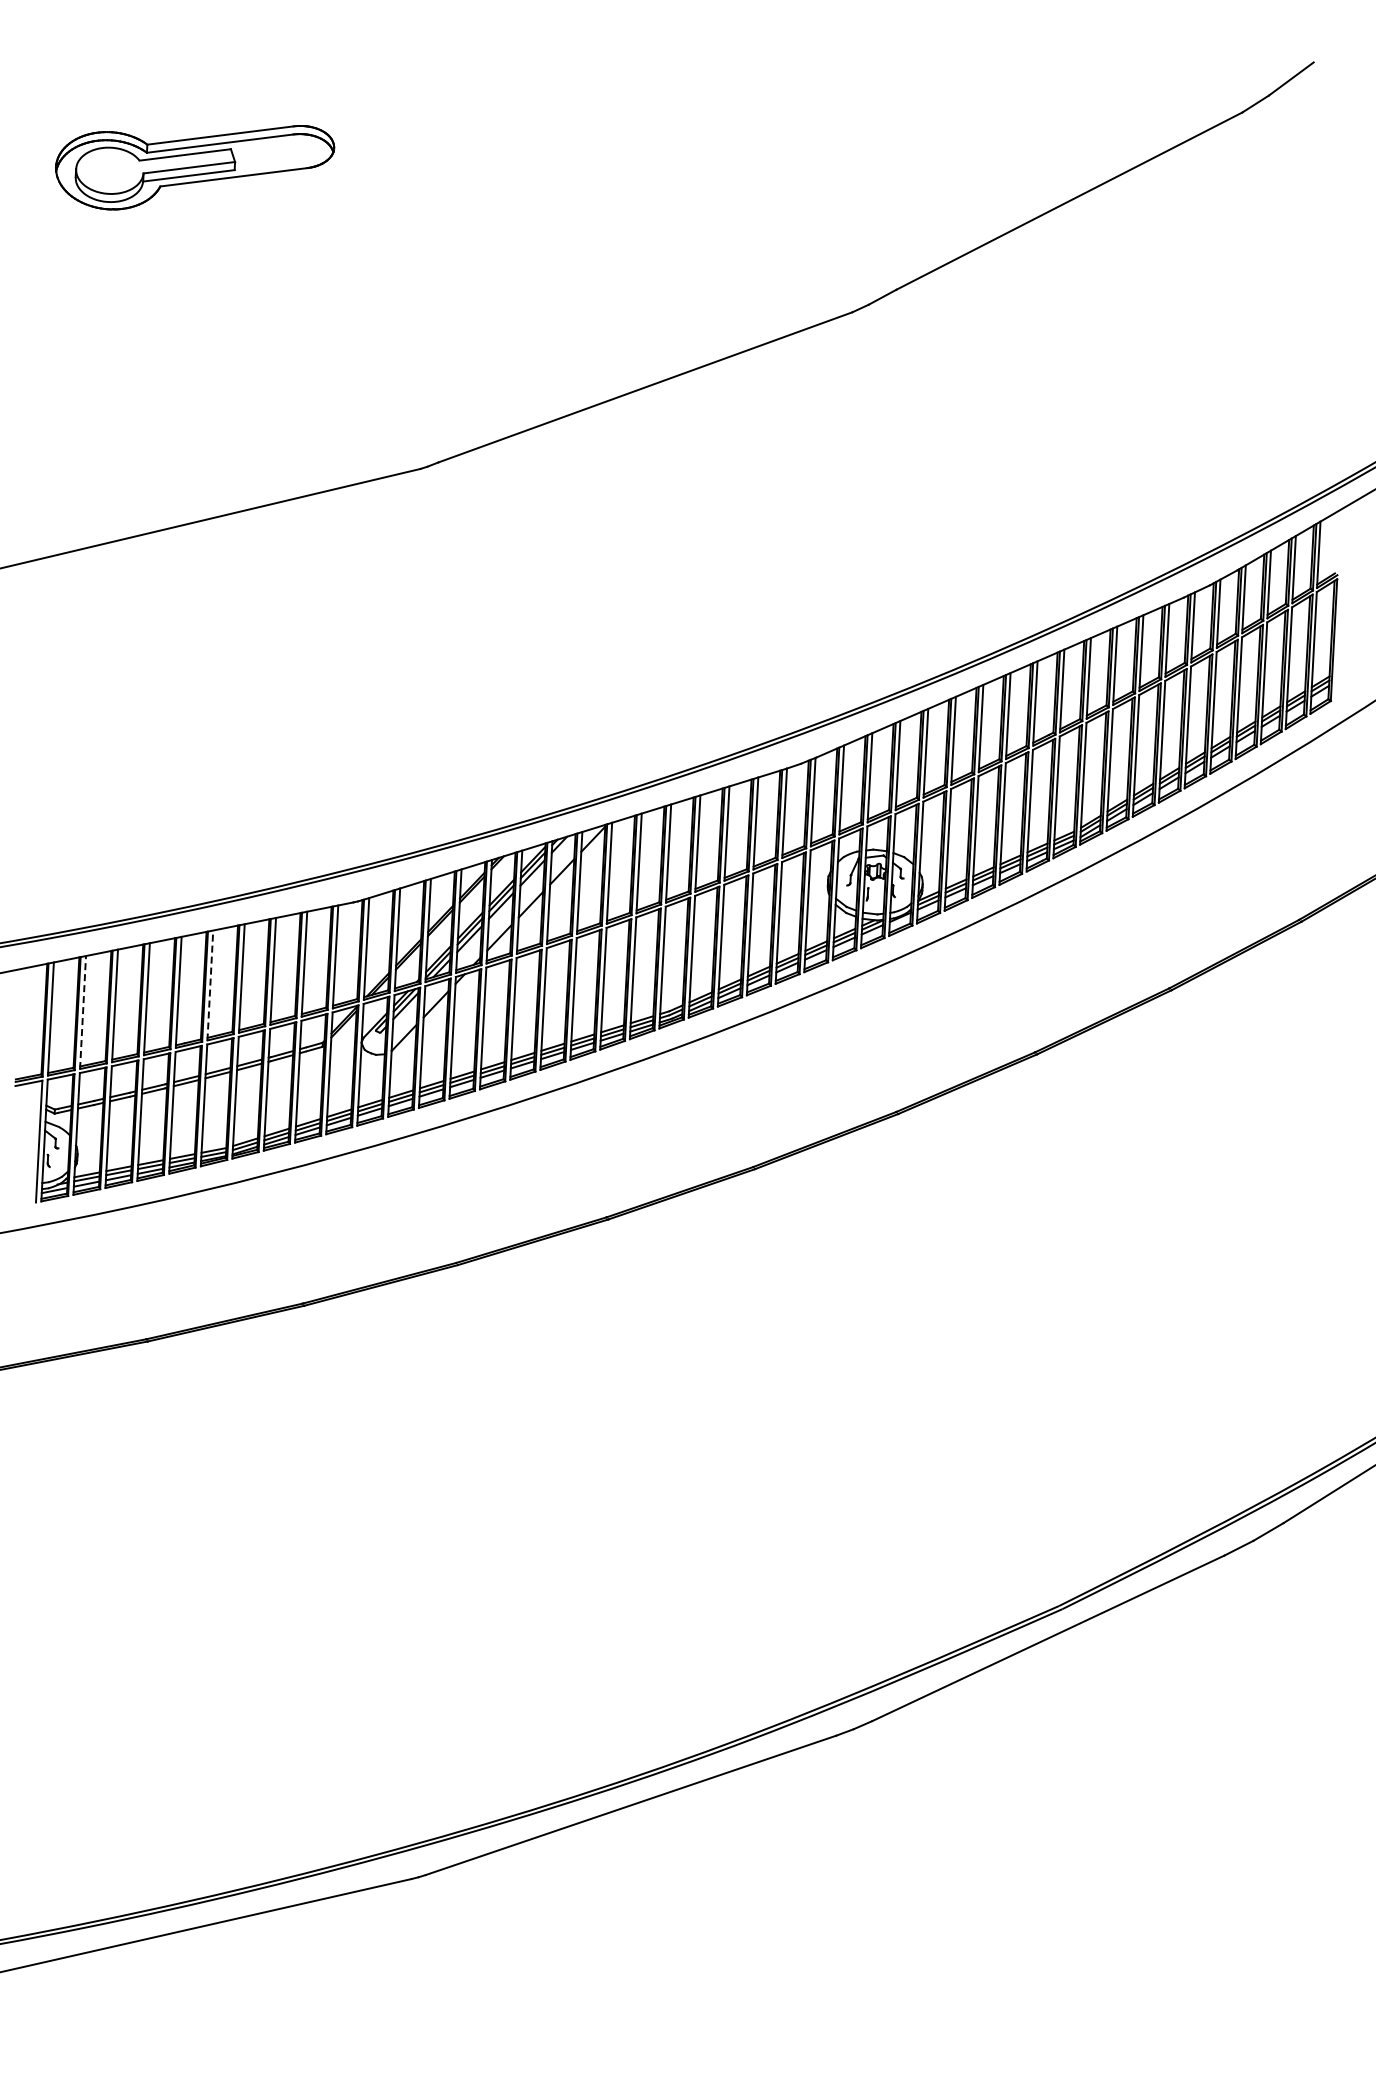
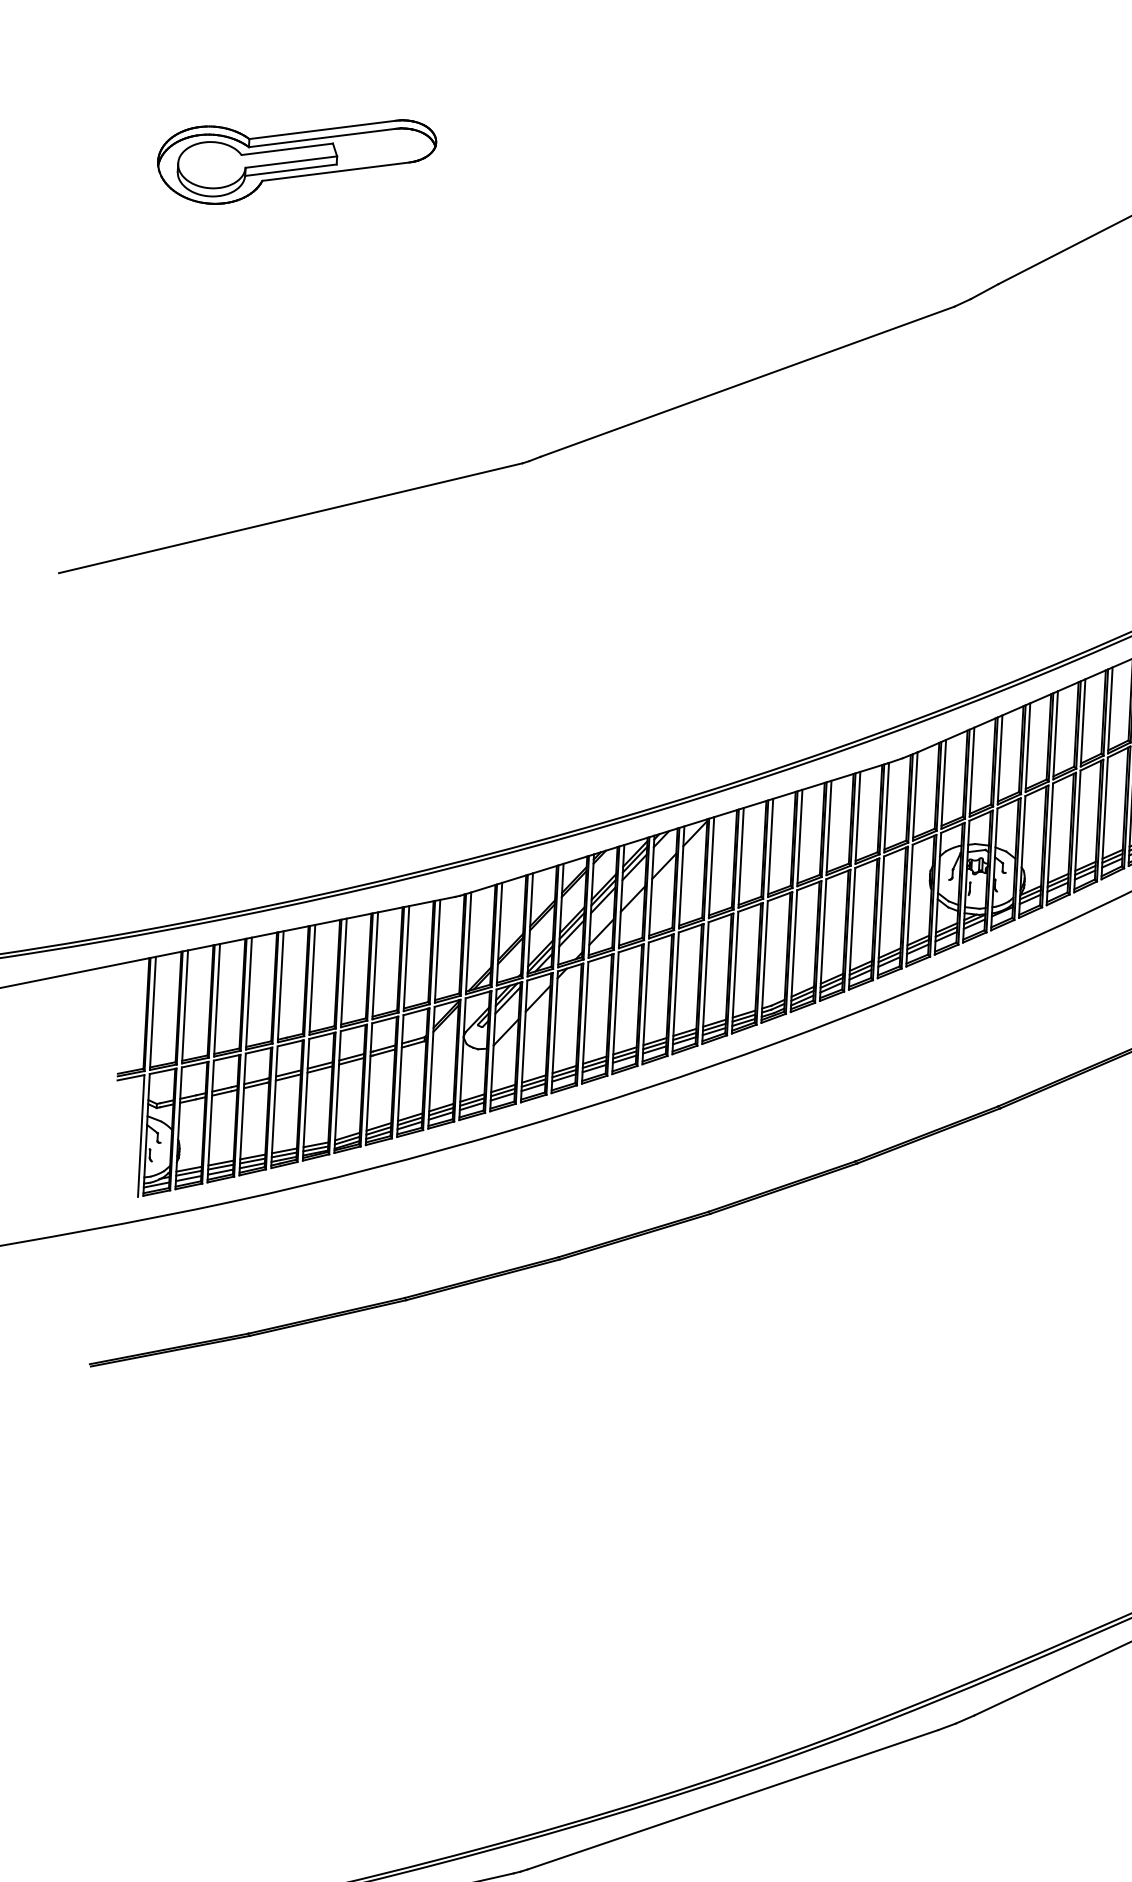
line: (210, 985) -> (312, 979), dashed -> solid
line: (83, 1012) -> (185, 1006), dashed -> solid

